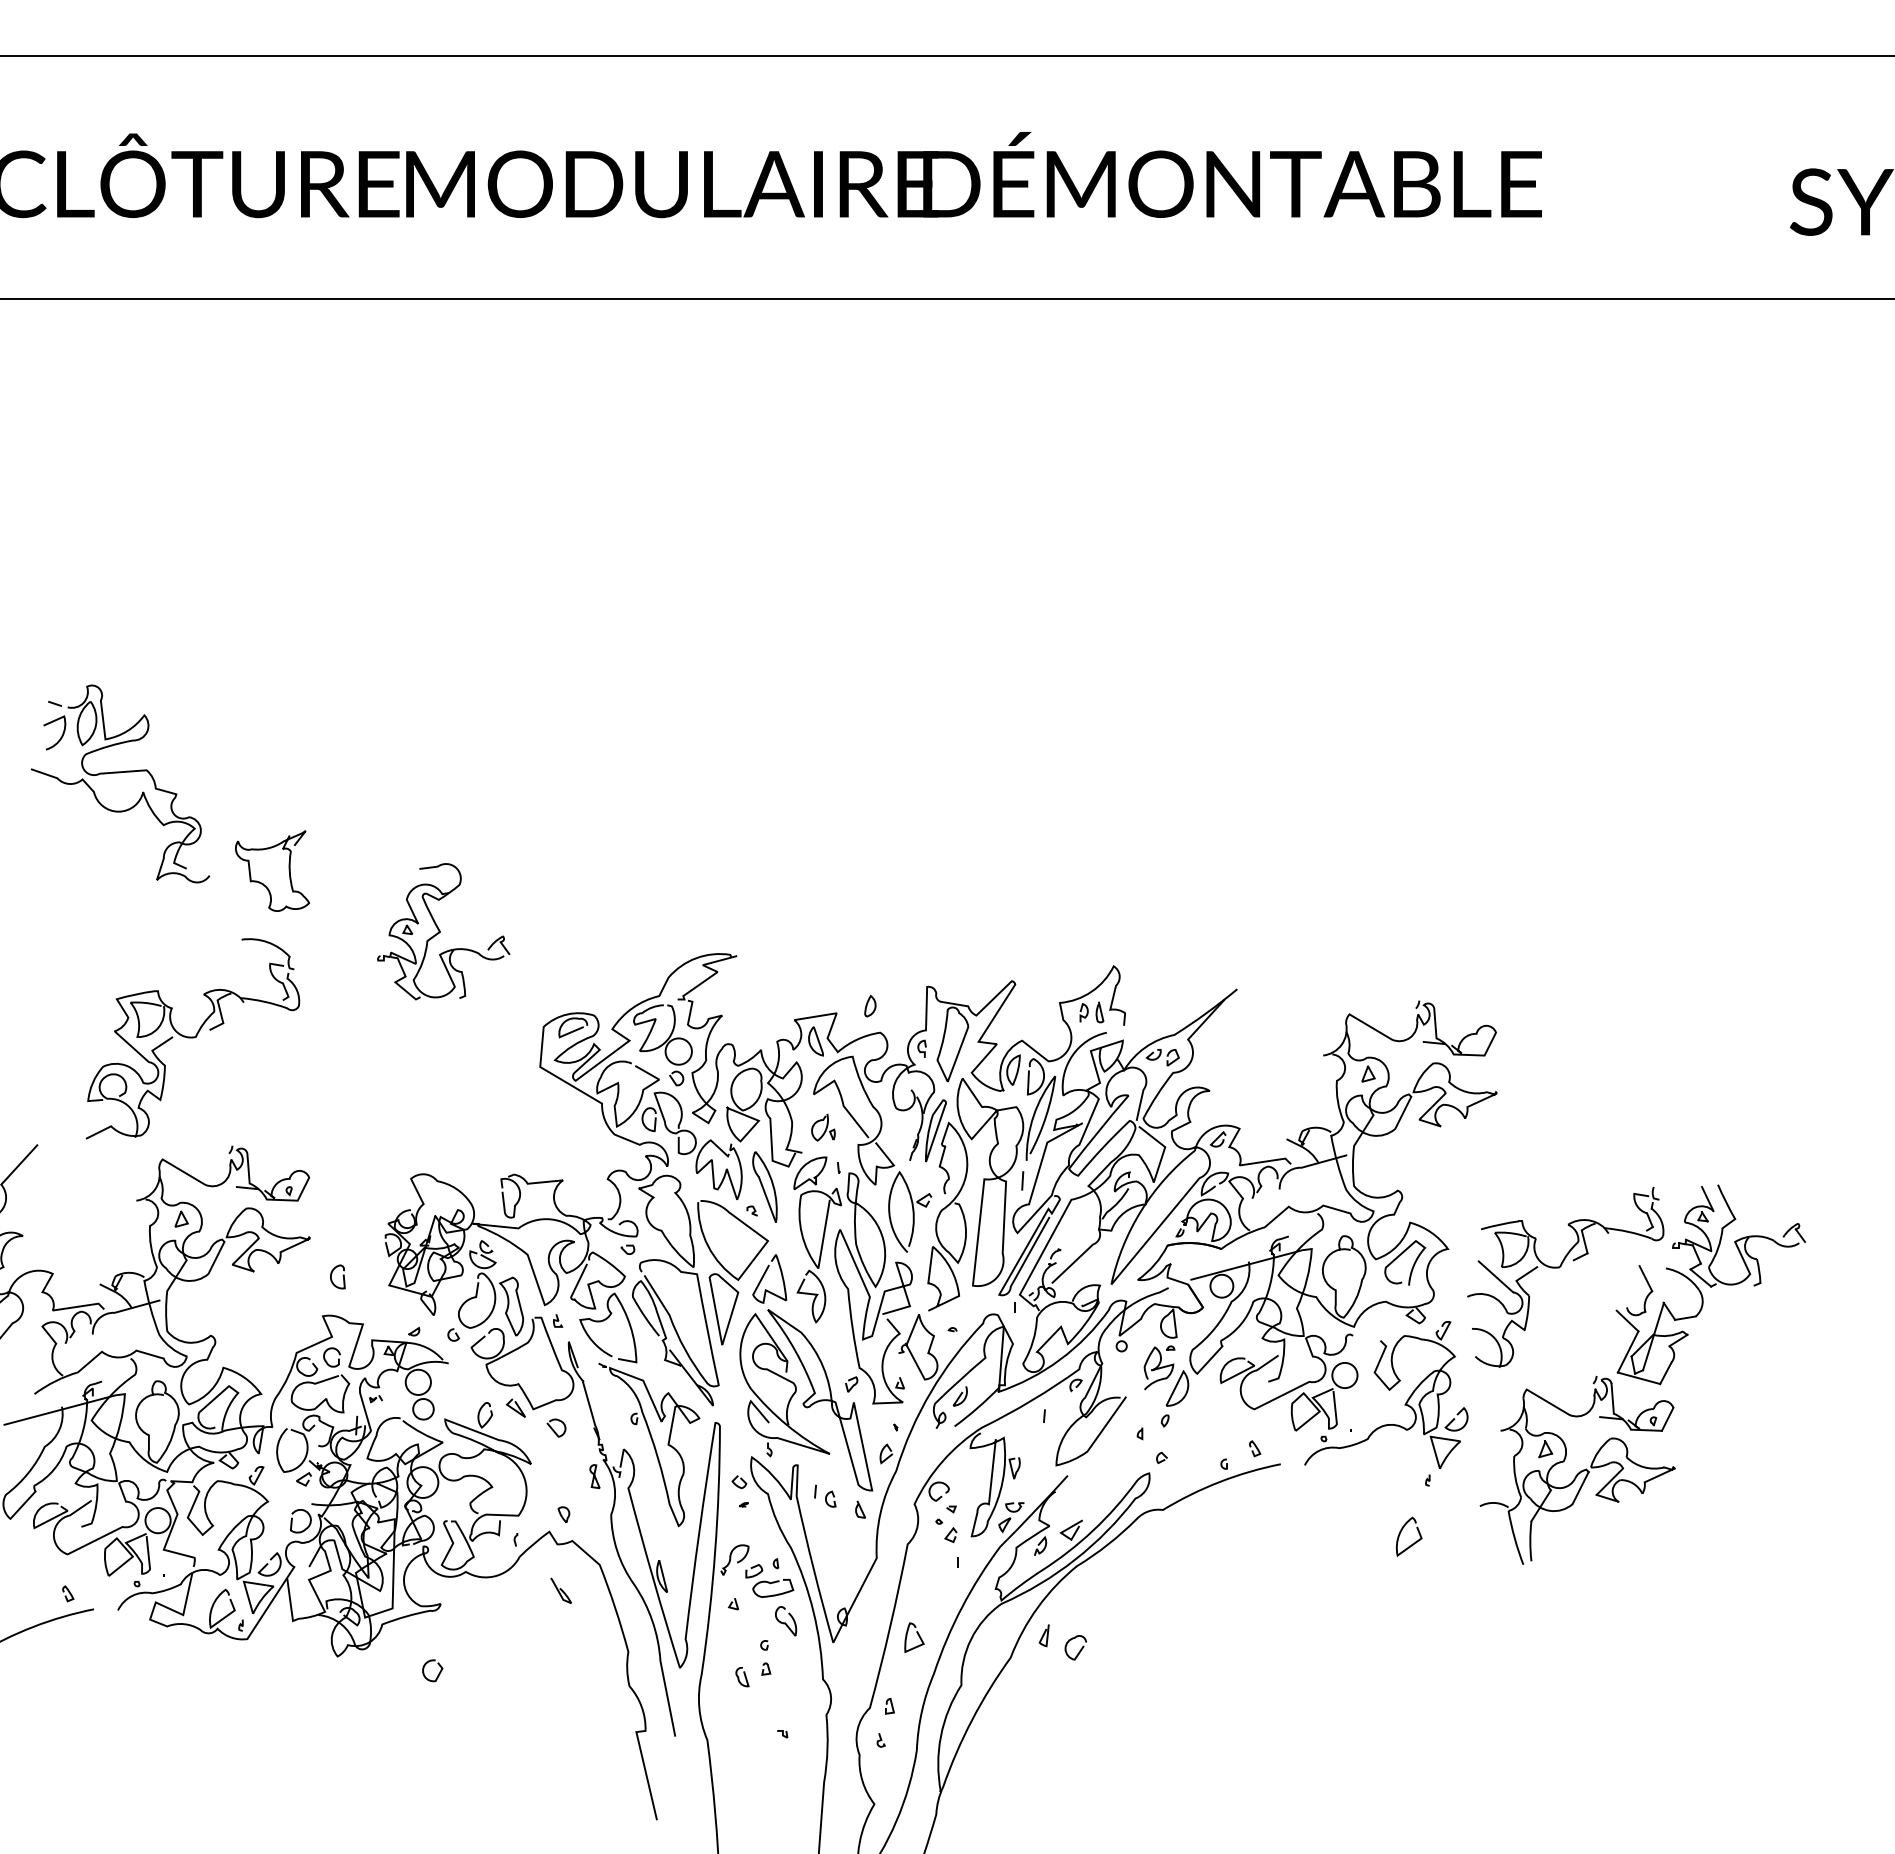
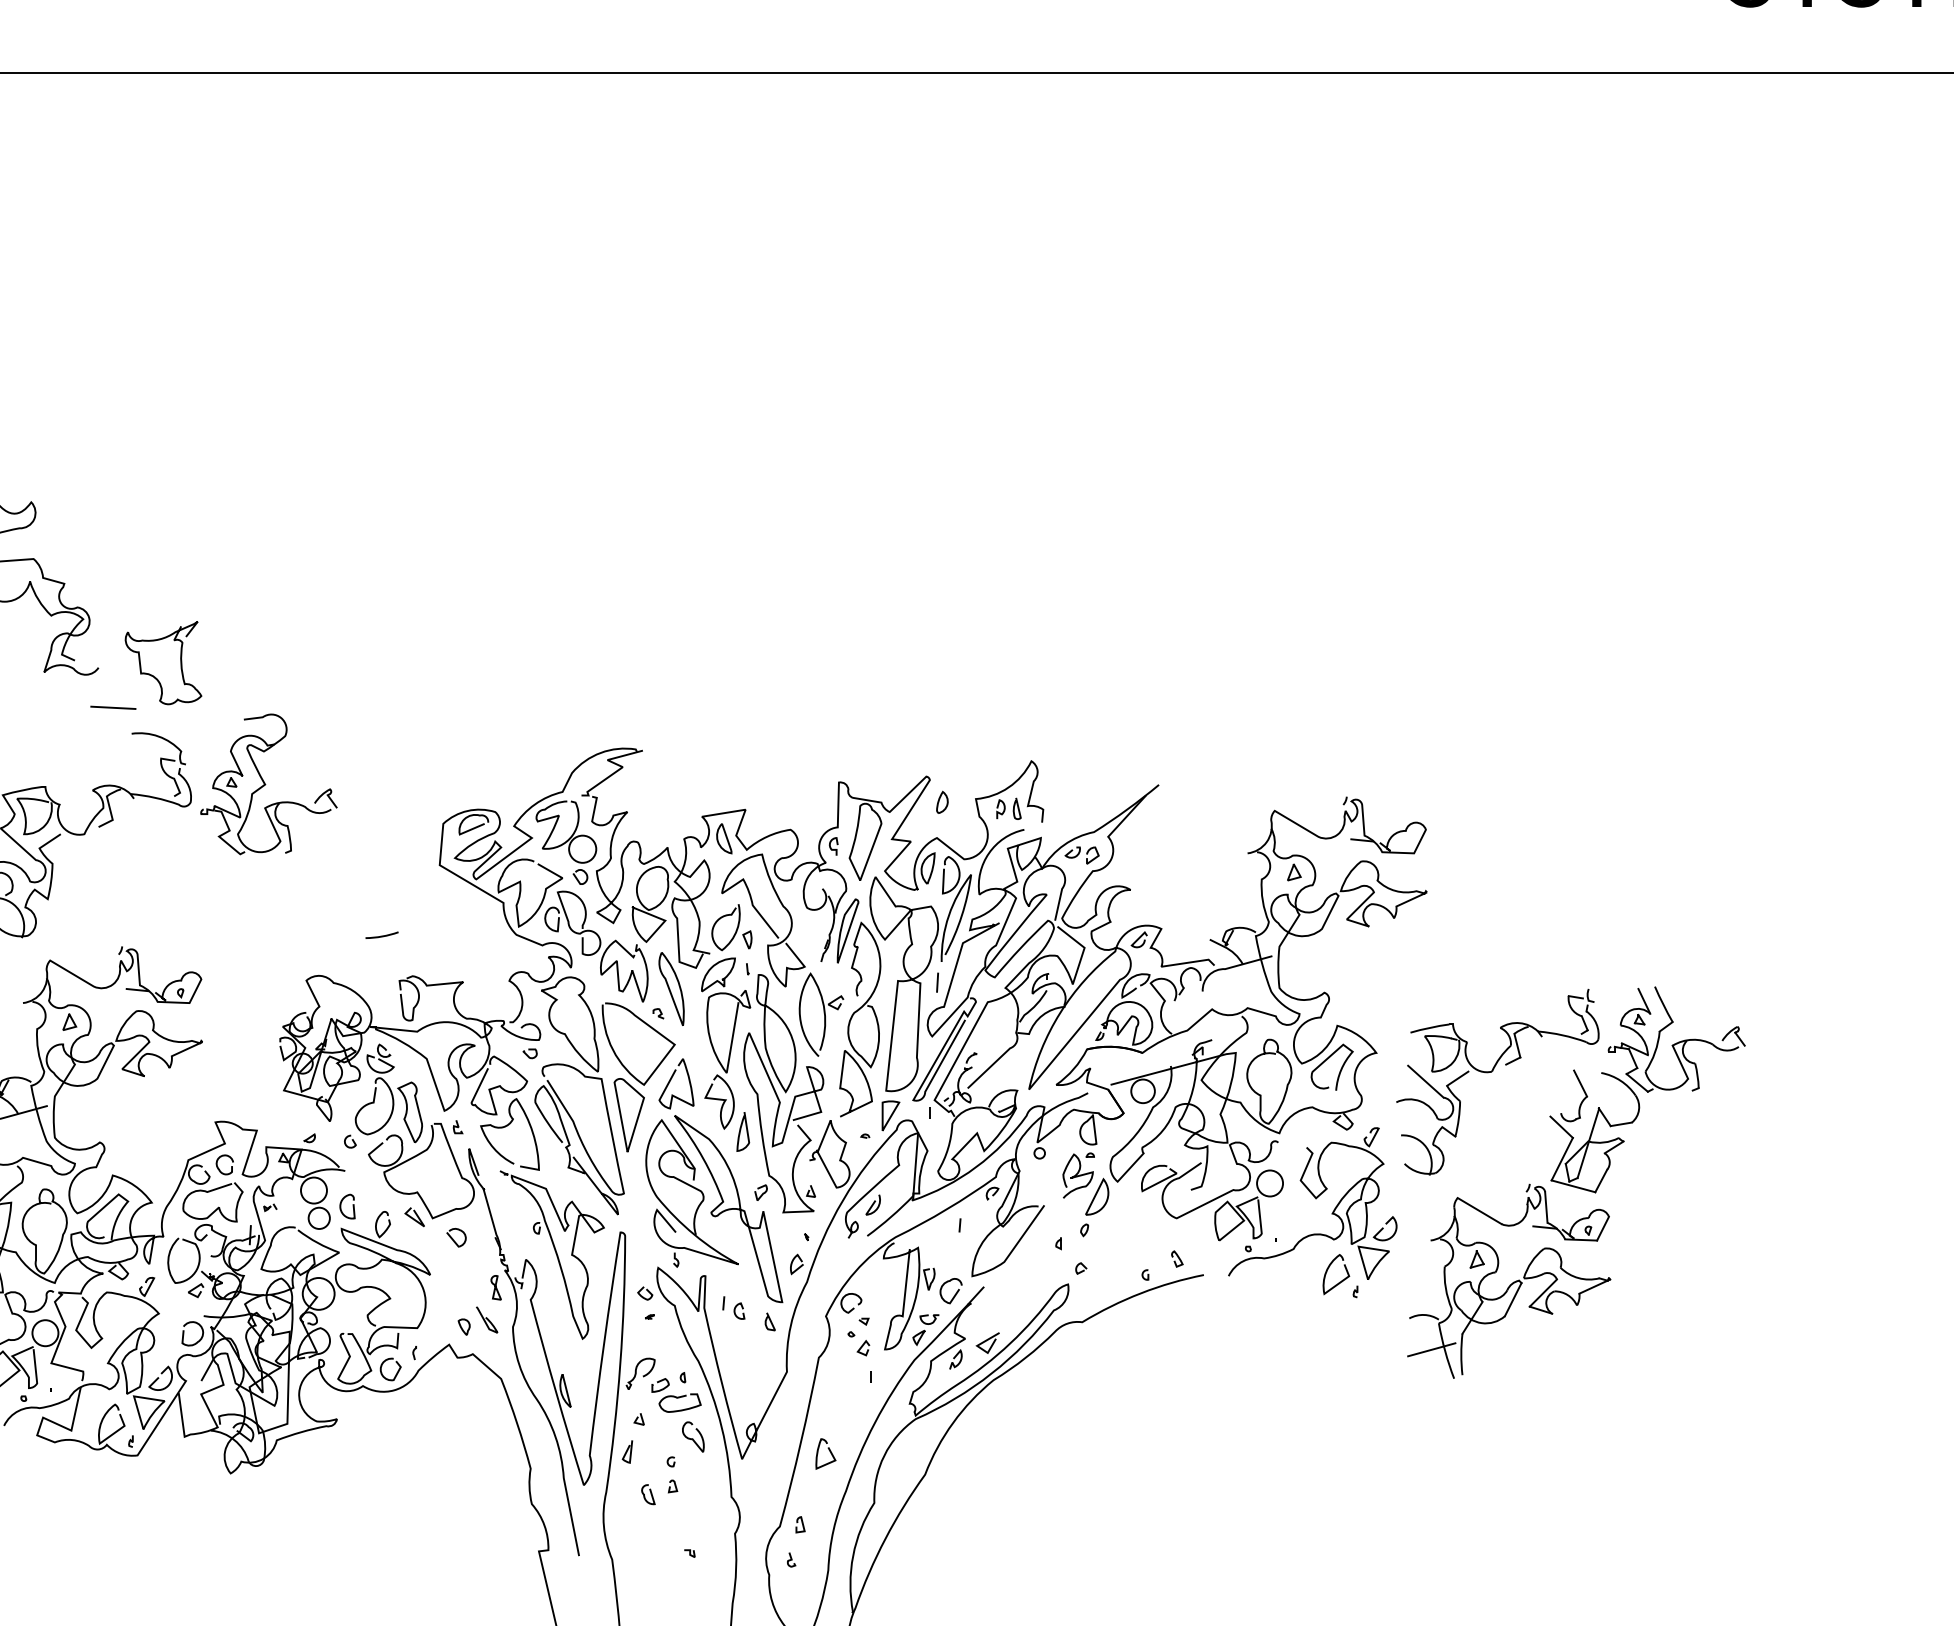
line: (223, 914) -> (112, 707), added
part: (443, 931) -> (268, 784), moved
part: (870, 1006) -> (942, 802), moved
part: (823, 1127) -> (732, 927), size x1.67
curve: (484, 1135) -> (382, 935), added
curve: (342, 1275) -> (352, 1205), moved
part: (977, 1309) -> (890, 1115), added
curve: (832, 1324) -> (741, 1130), added
curve: (1401, 1532) -> (1328, 1270), moved
line: (1501, 1536) -> (1431, 1349), added
curve: (560, 1590) -> (486, 1319), moved
curve: (1043, 1635) -> (626, 1451), moved
curve: (1079, 1650) -> (954, 1293), moved
curve: (438, 1673) -> (396, 1372), moved

